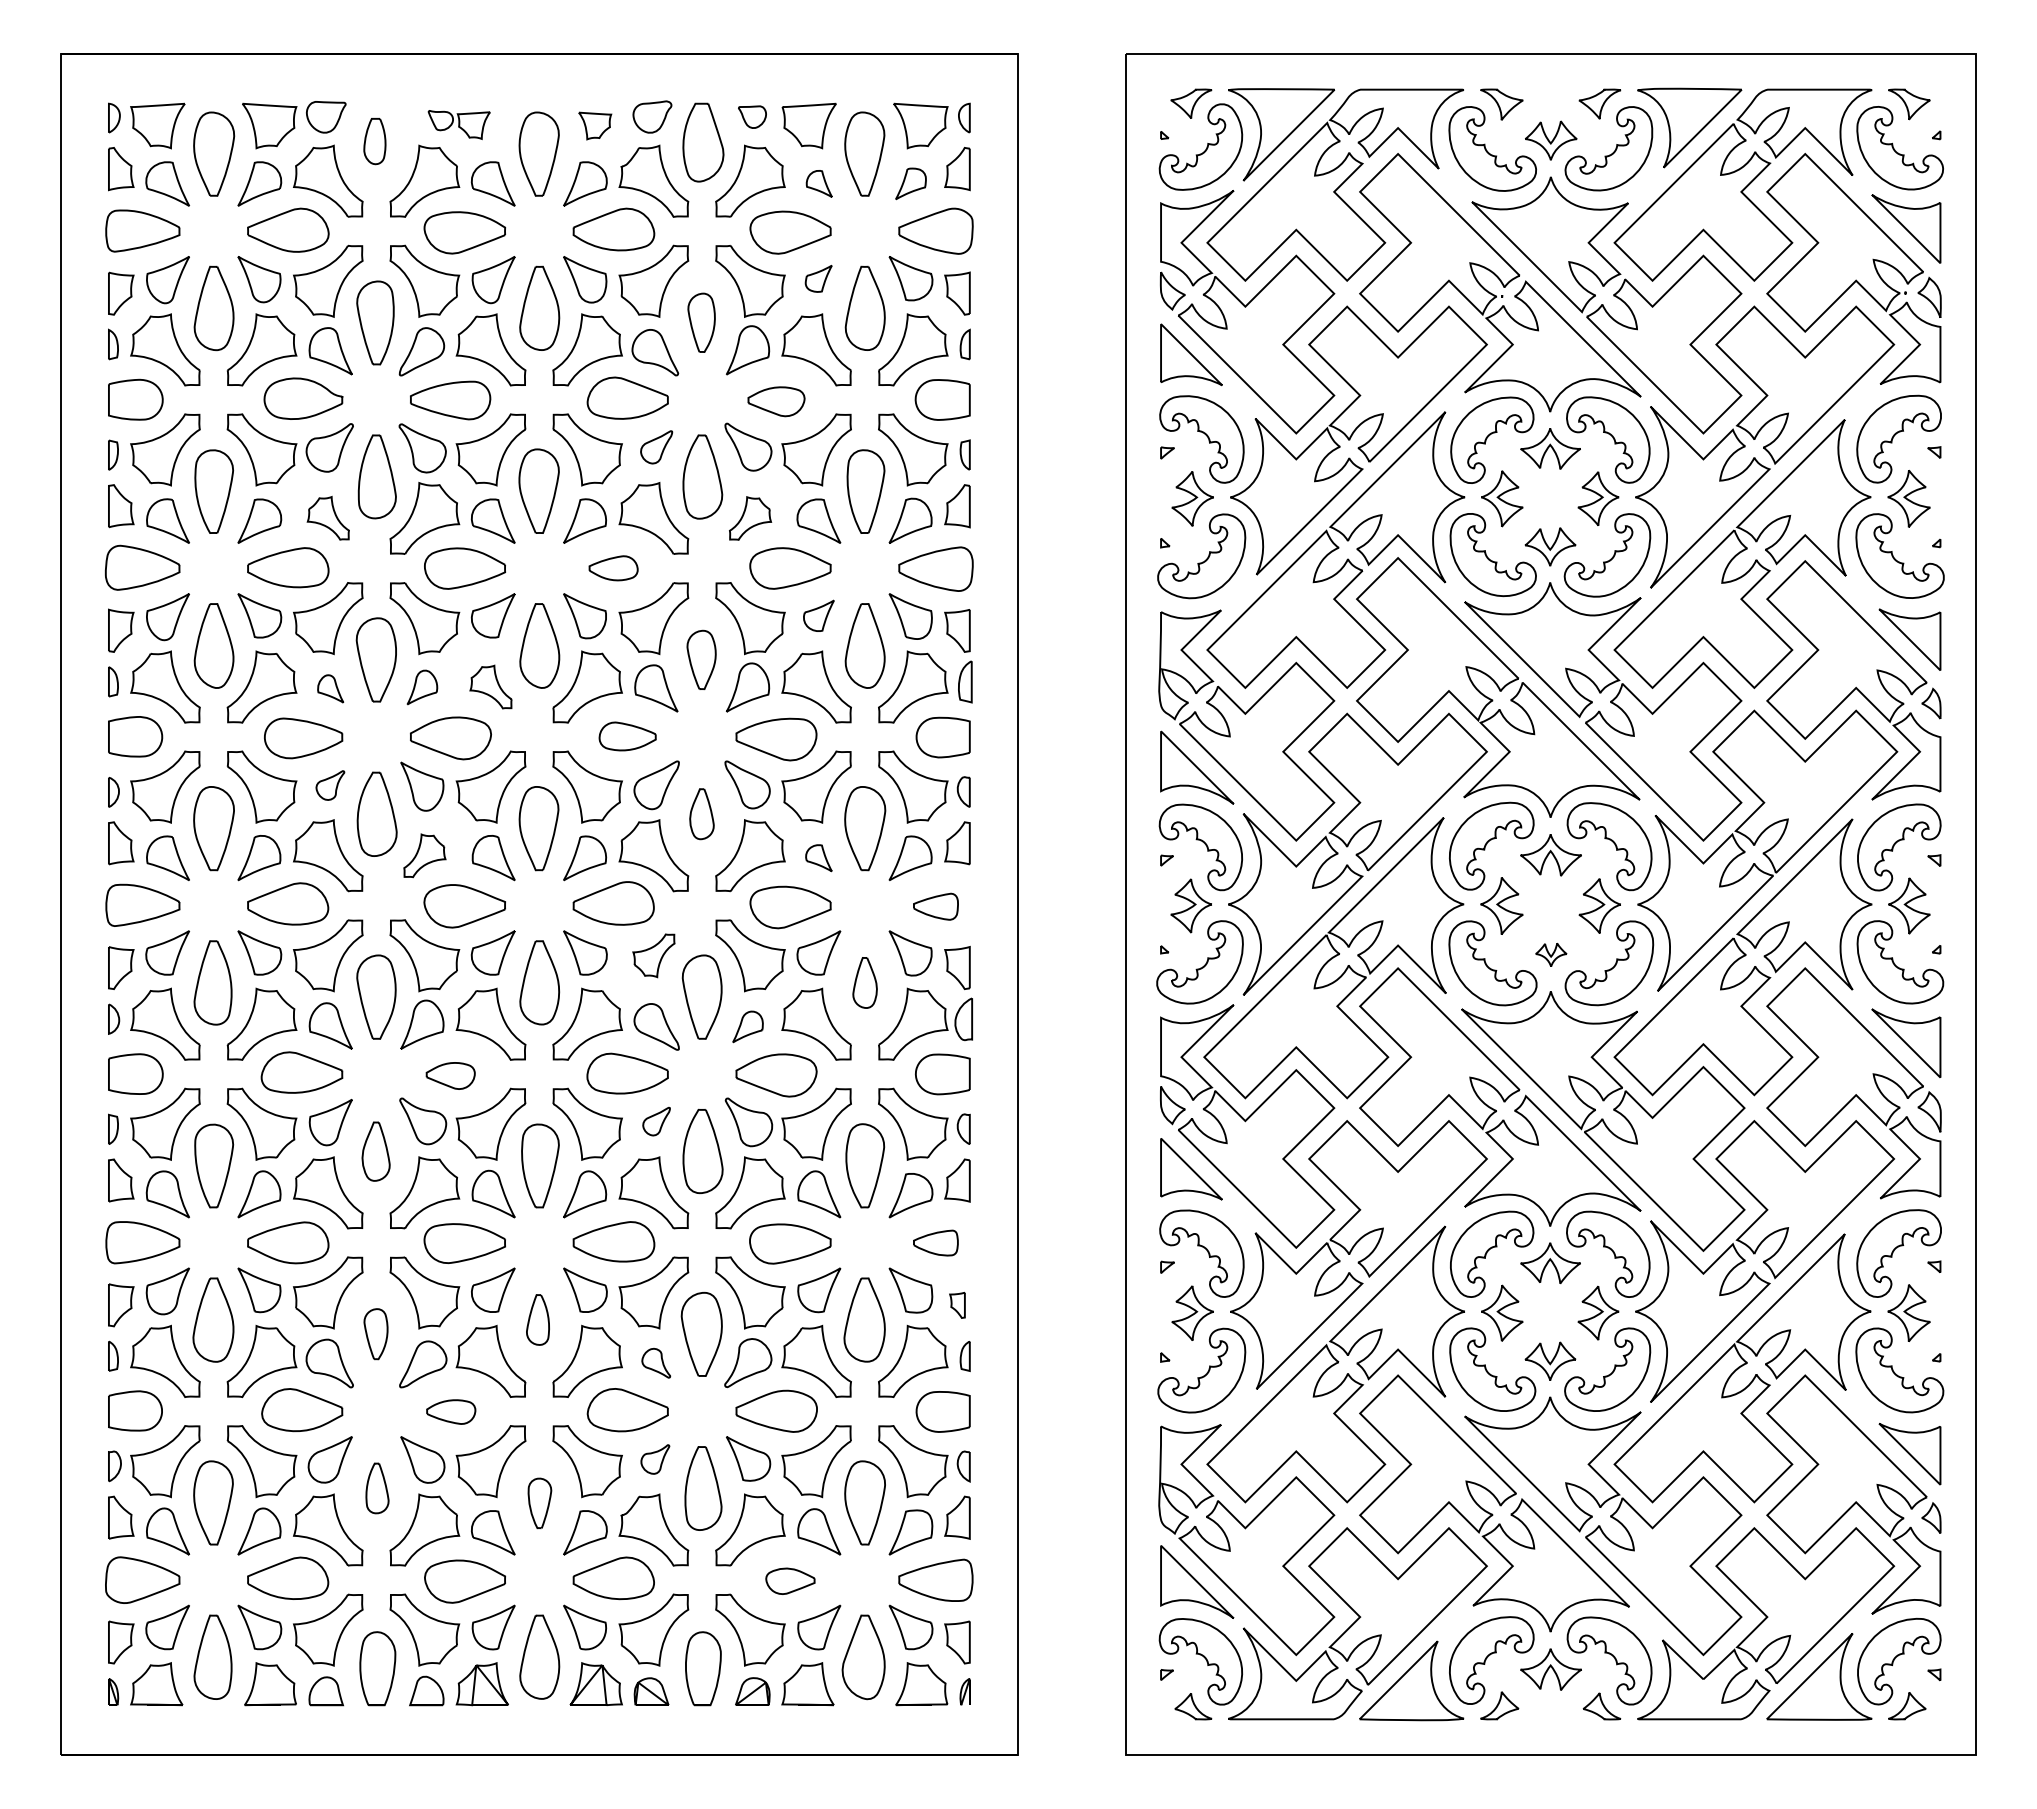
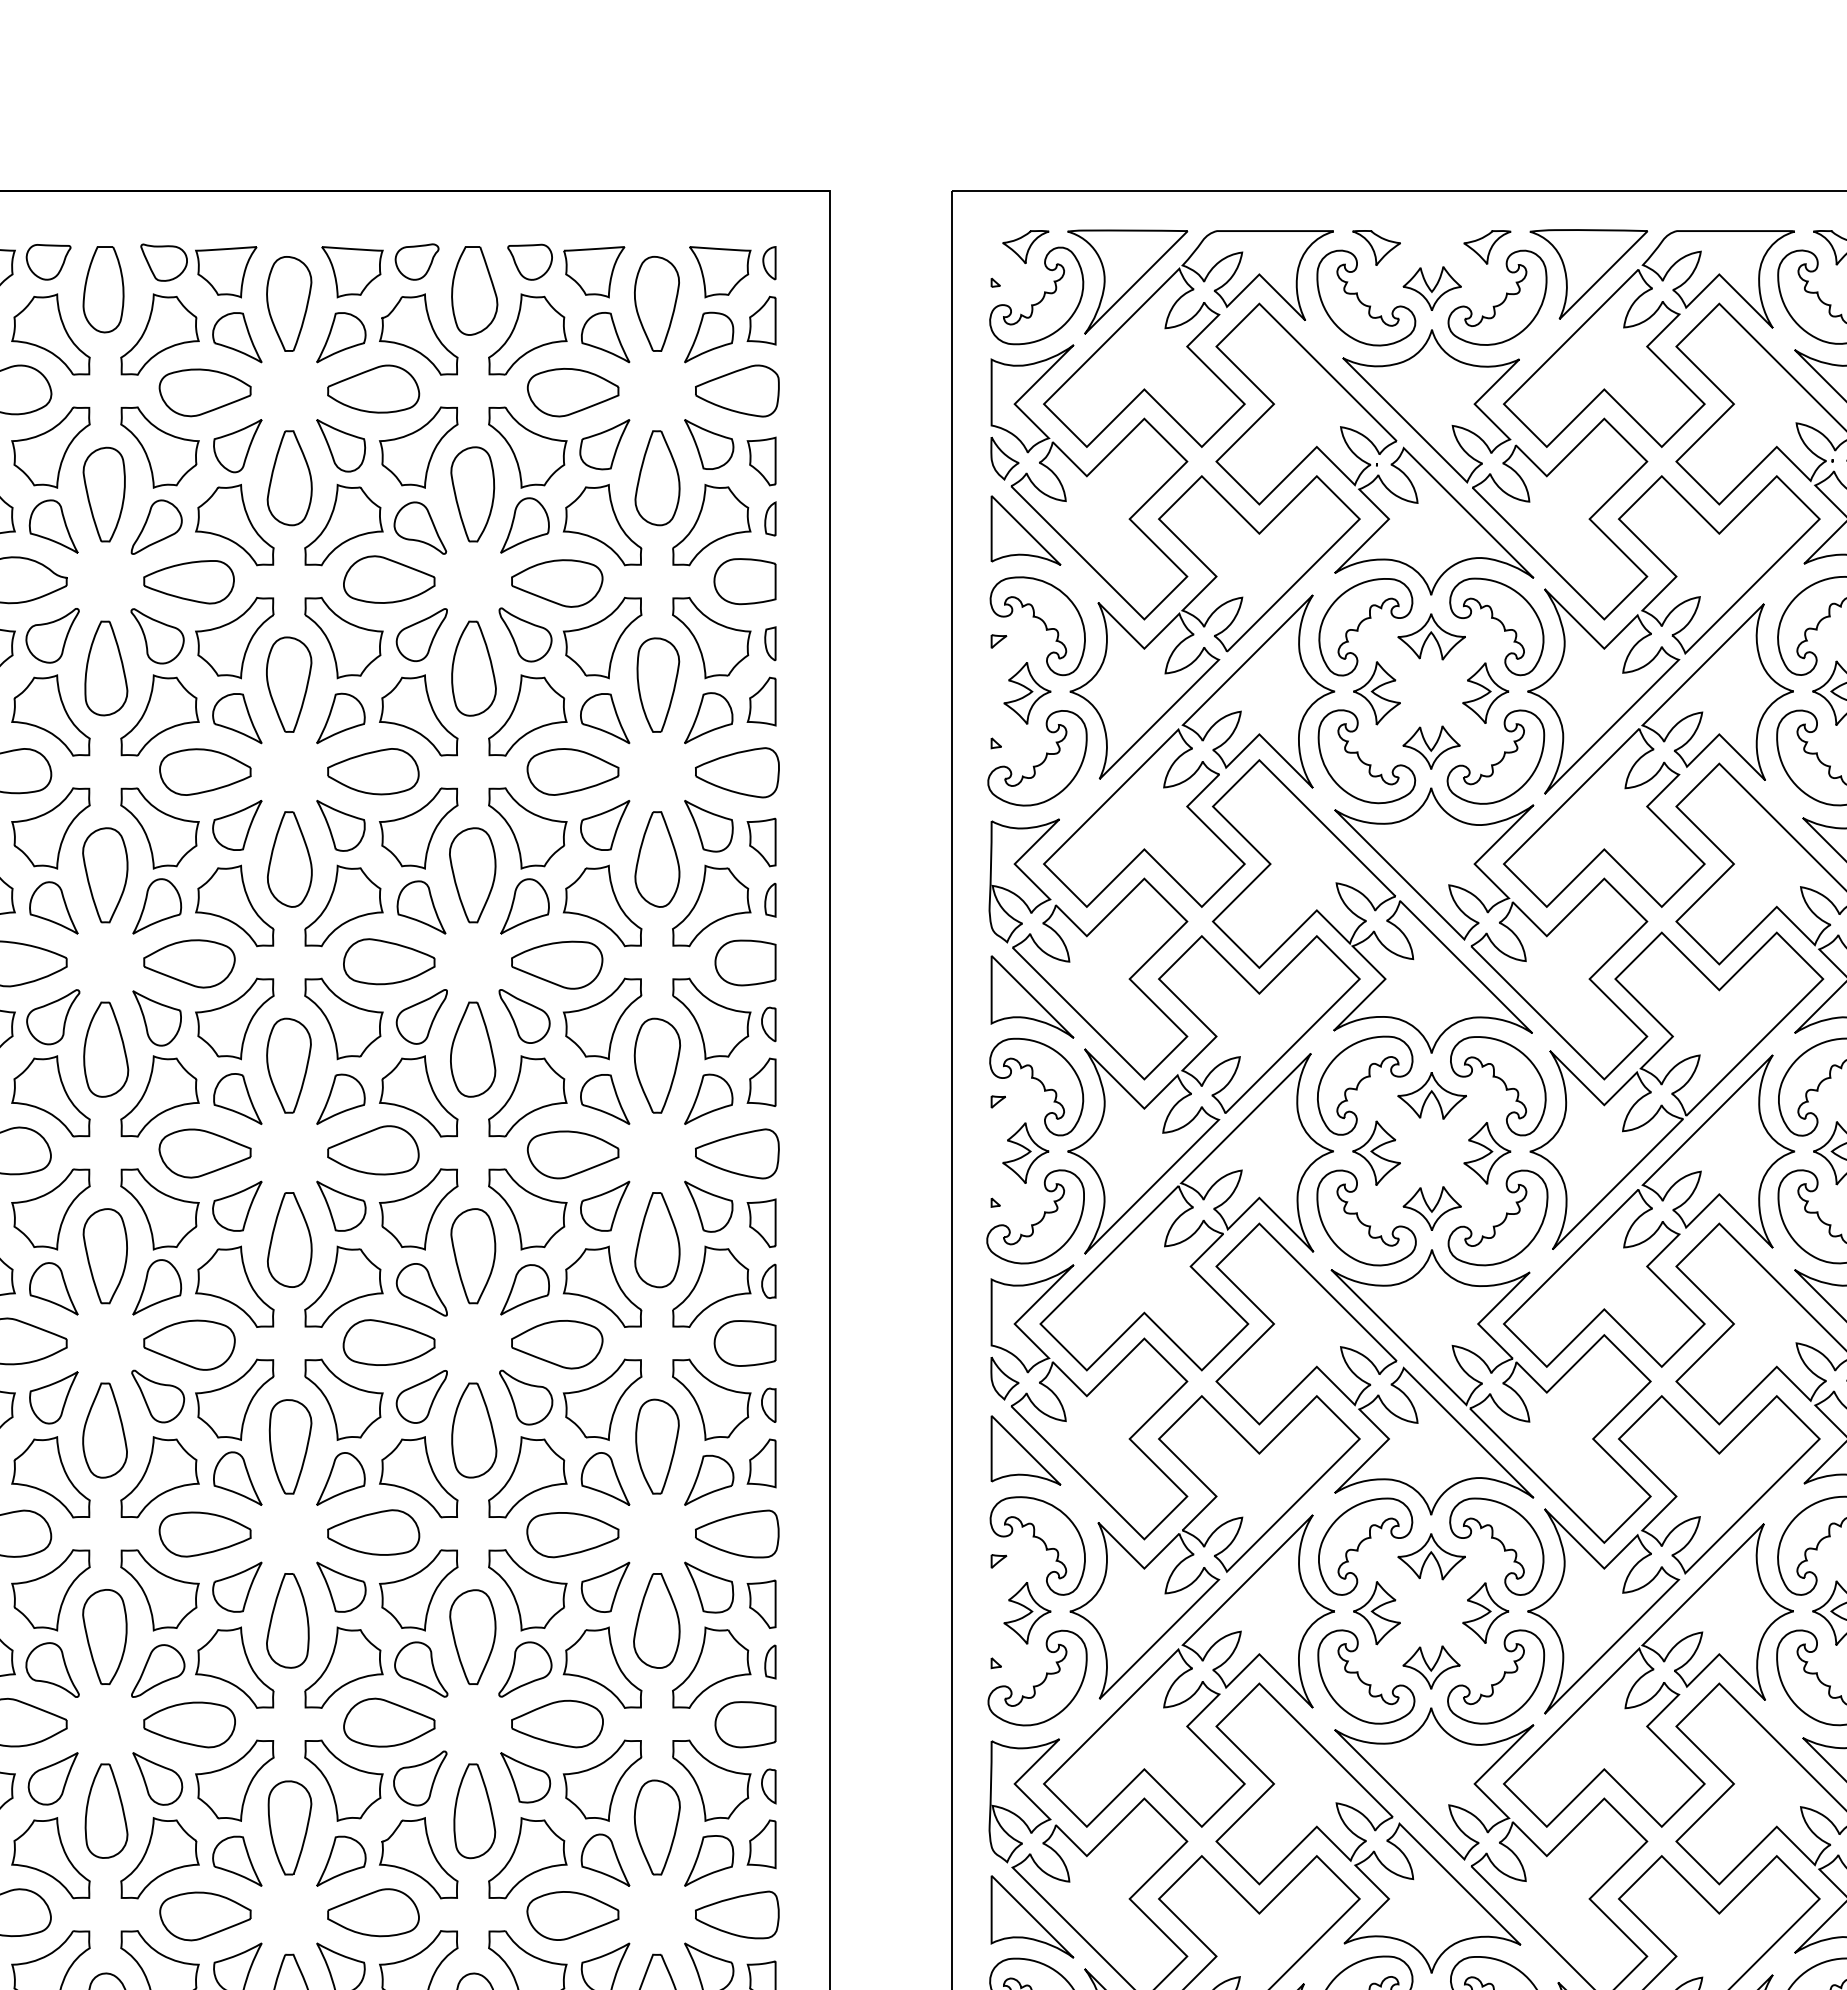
part: (752, 116) -> (530, 261), size x1.43
part: (459, 124) -> (199, 270), size x1.67
part: (594, 125) -> (351, 271), size x1.67
part: (374, 141) -> (103, 289), size x1.67
part: (819, 183) -> (605, 337), size x1.67
part: (910, 183) -> (708, 337), size x1.43
part: (818, 278) -> (604, 444), size x1.67
part: (701, 322) -> (472, 494), size x1.43
part: (776, 401) -> (557, 583), size x1.43
part: (656, 447) -> (421, 635), size x1.43
part: (328, 517) -> (51, 714), size x1.67
part: (750, 518) -> (527, 715), size x1.67
part: (613, 568) -> (373, 771), size x1.67
part: (818, 615) -> (604, 825), size x1.43
part: (701, 659) -> (472, 874), size x1.43
part: (964, 681) -> (769, 899), size x0.71
part: (490, 686) -> (234, 905), size x1.67
part: (422, 687) -> (157, 906), size x1.43
part: (330, 688) -> (53, 907), size x1.67
part: (627, 736) -> (388, 961), size x1.43
part: (330, 785) -> (53, 1017), size x1.67
part: (701, 813) -> (472, 1048), size x1.67
part: (424, 855) -> (159, 1096), size x1.67
part: (818, 857) -> (604, 1098), size x1.67
part: (935, 906) -> (736, 1153), size x1.67
part: (1551, 954) -> (1432, 1208), size x1.67
part: (653, 955) -> (418, 1209), size x1.67
part: (864, 982) -> (656, 1239), size x1.67
part: (963, 1019) -> (768, 1281), size x0.71
part: (747, 1026) -> (524, 1289), size x1.43
part: (450, 1075) -> (188, 1344), size x1.67
part: (656, 1121) -> (421, 1396), size x1.67
part: (375, 1151) -> (104, 1430), size x1.43
part: (935, 1242) -> (736, 1533), size x1.67
part: (957, 1305) -> (761, 1604), size x1.67
part: (537, 1319) -> (287, 1620), size x1.67
part: (375, 1333) -> (104, 1636), size x1.67
part: (656, 1363) -> (421, 1670), size x1.67
part: (451, 1411) -> (190, 1724), size x1.67
part: (655, 1459) -> (420, 1778), size x1.67
part: (377, 1488) -> (106, 1811), size x1.67
part: (539, 1503) -> (289, 1828), size x1.67
part: (790, 1581) -> (573, 1916), size x1.67

